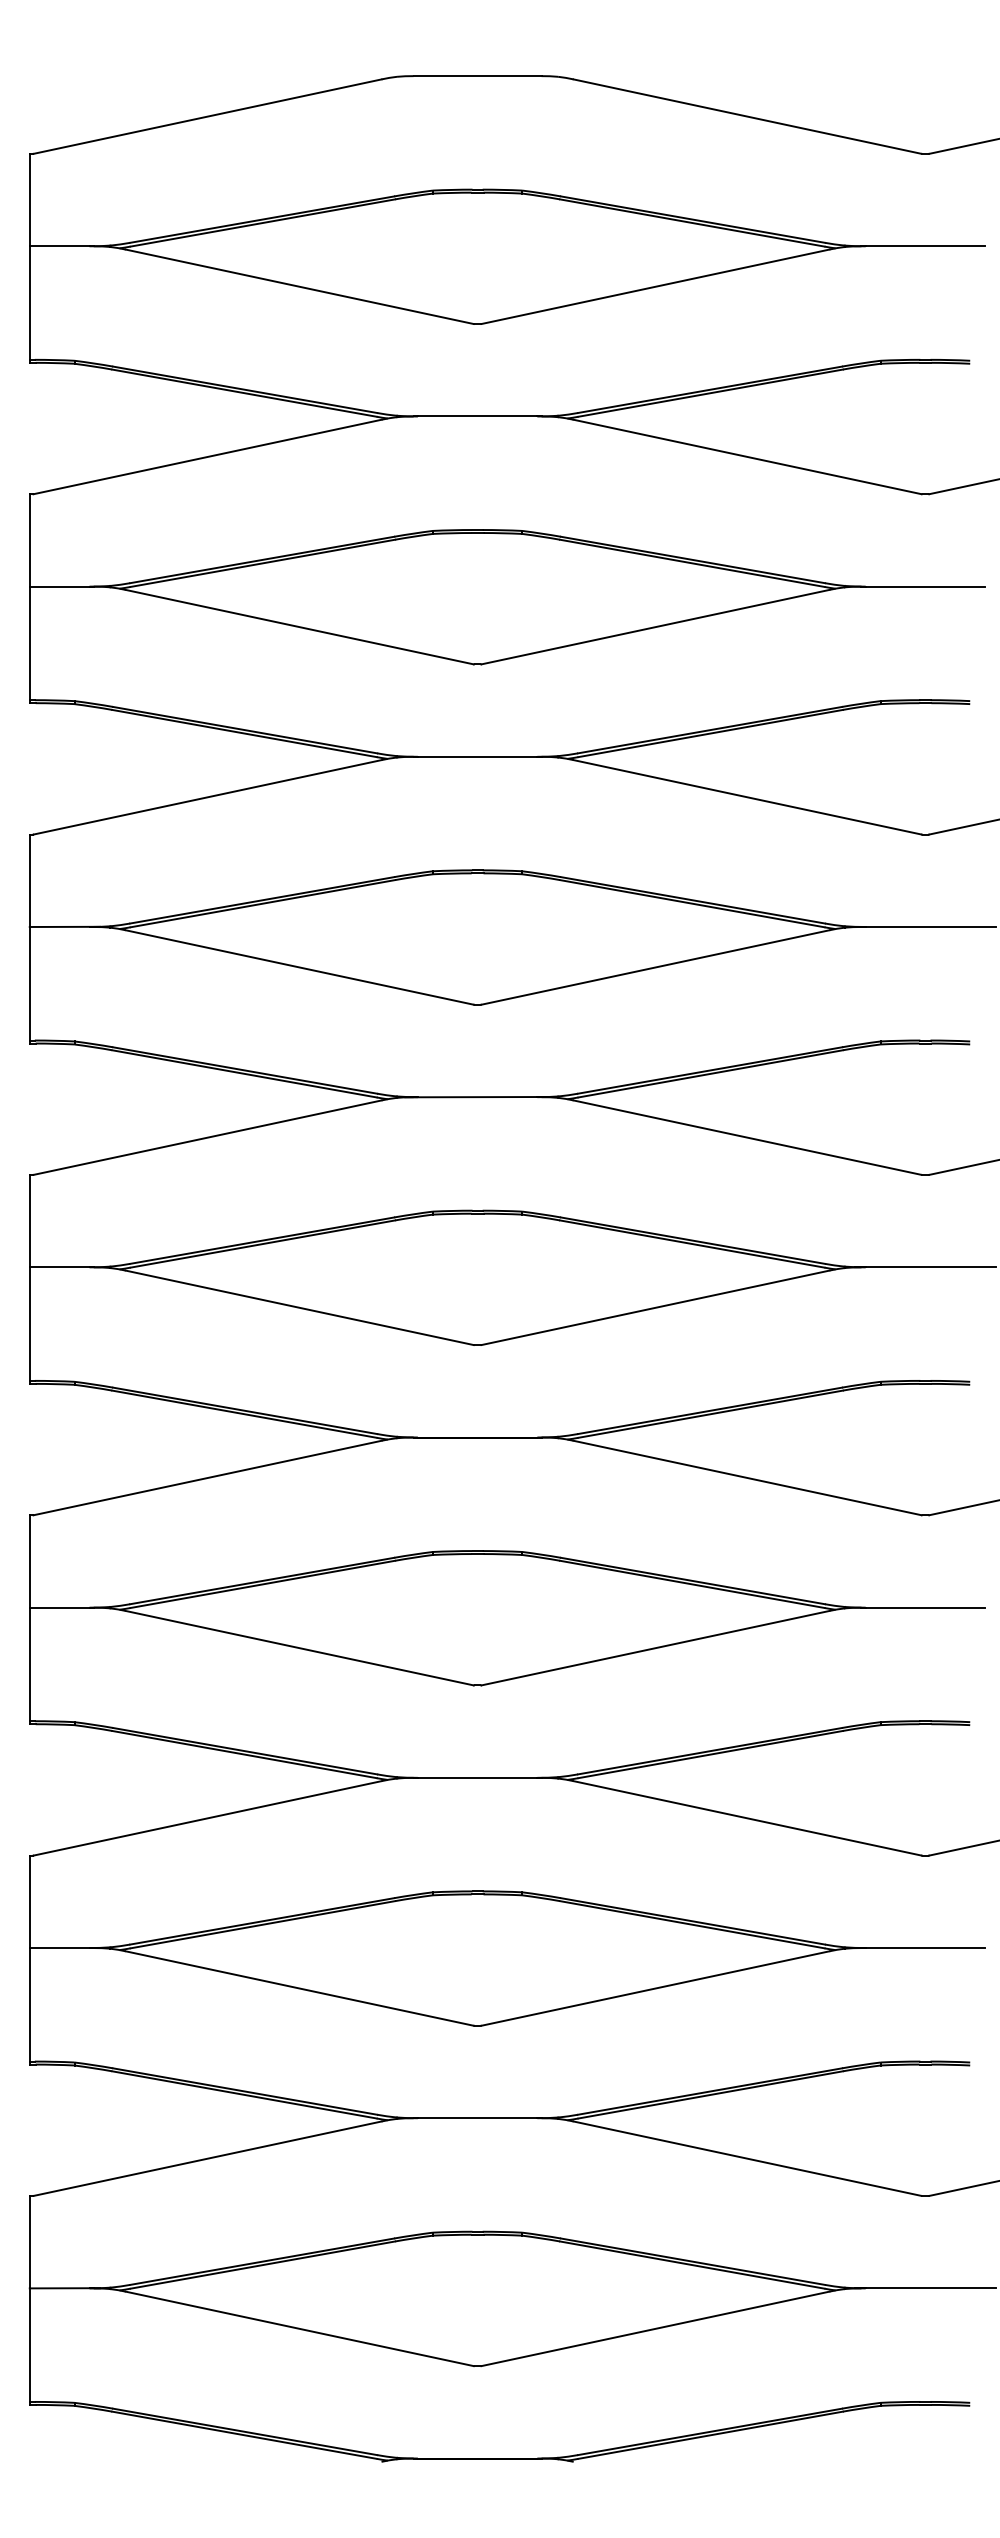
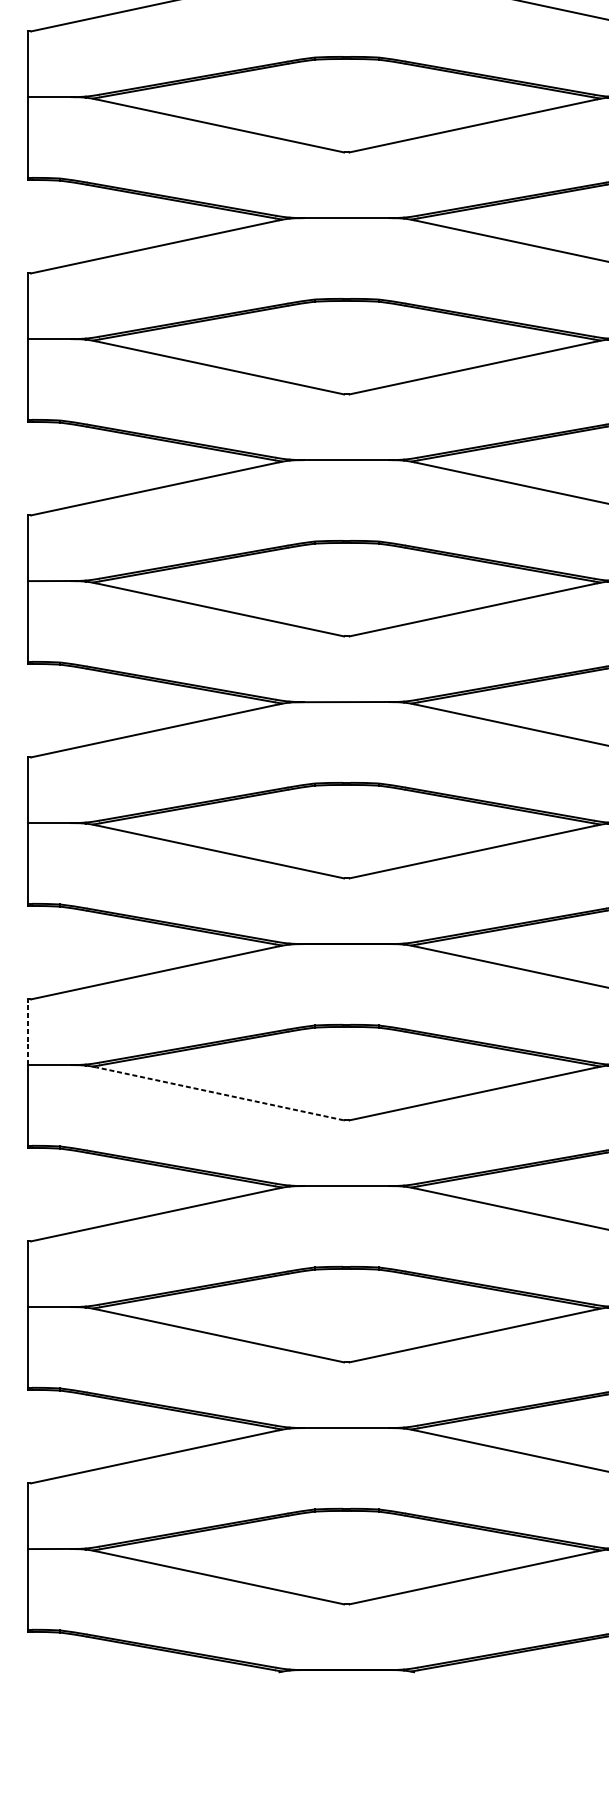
line: (29, 1561) -> (28, 1032), solid -> dashed
line: (299, 1648) -> (220, 1094), solid -> dashed

